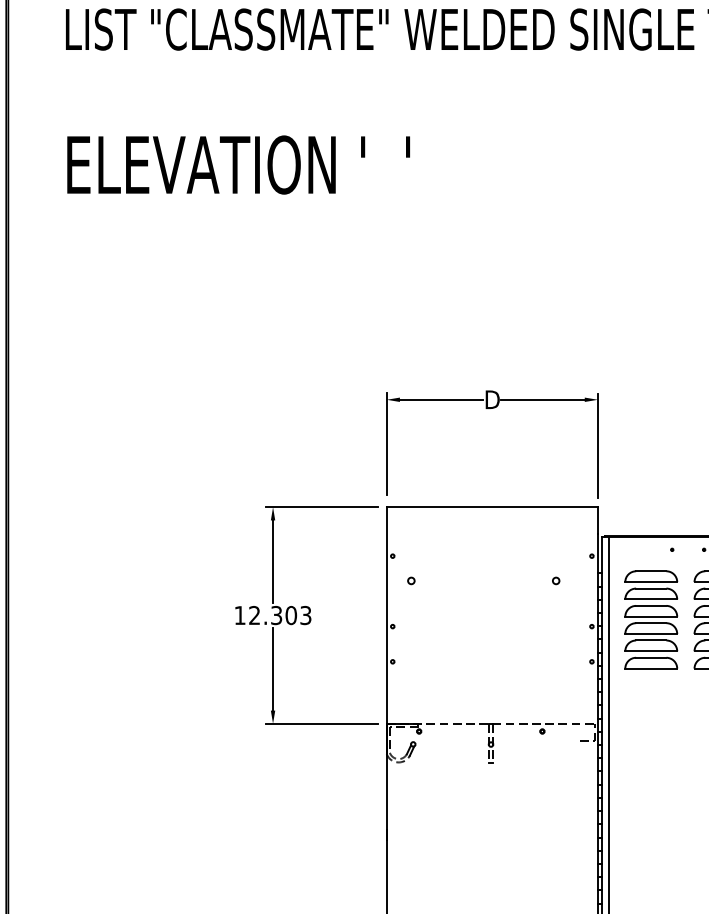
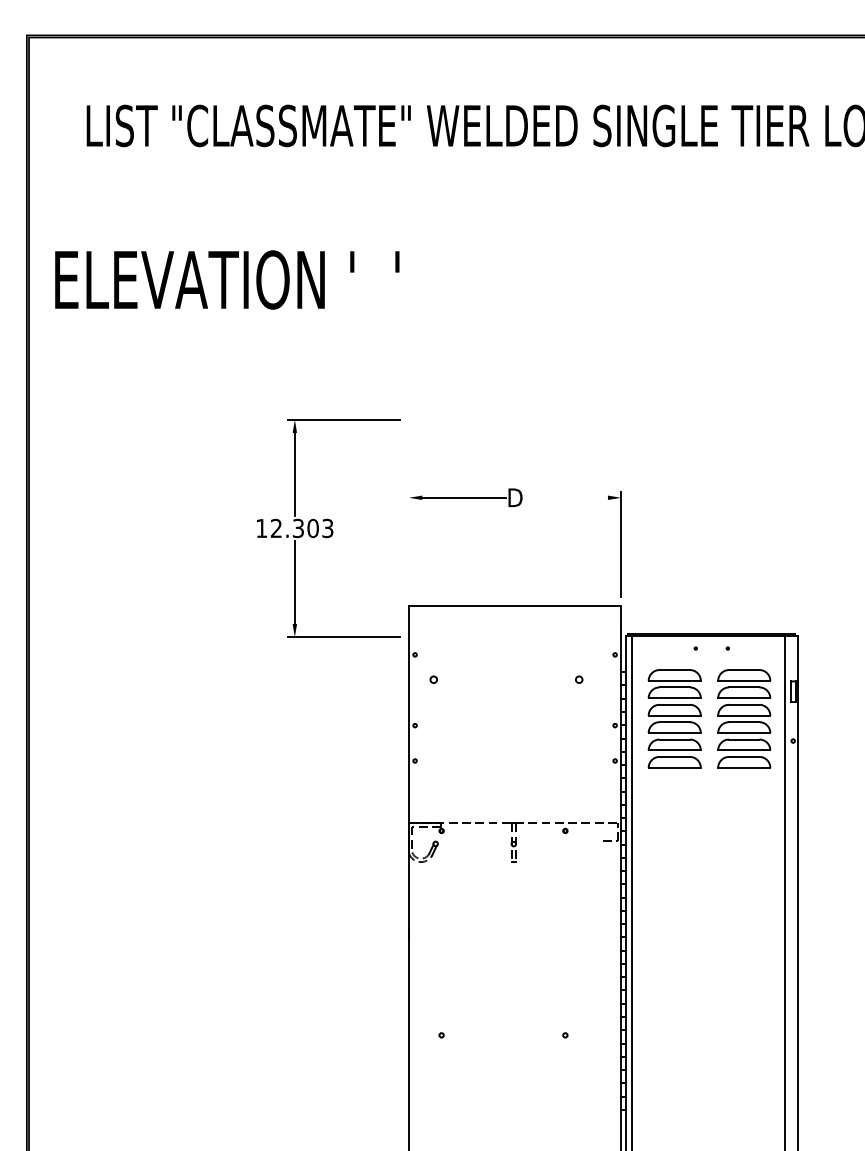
text: (238, 164) -> (227, 279), moved
line: (542, 399) -> (565, 497), removed
line: (387, 443) -> (409, 541), removed
part: (306, 615) -> (328, 528), moved

